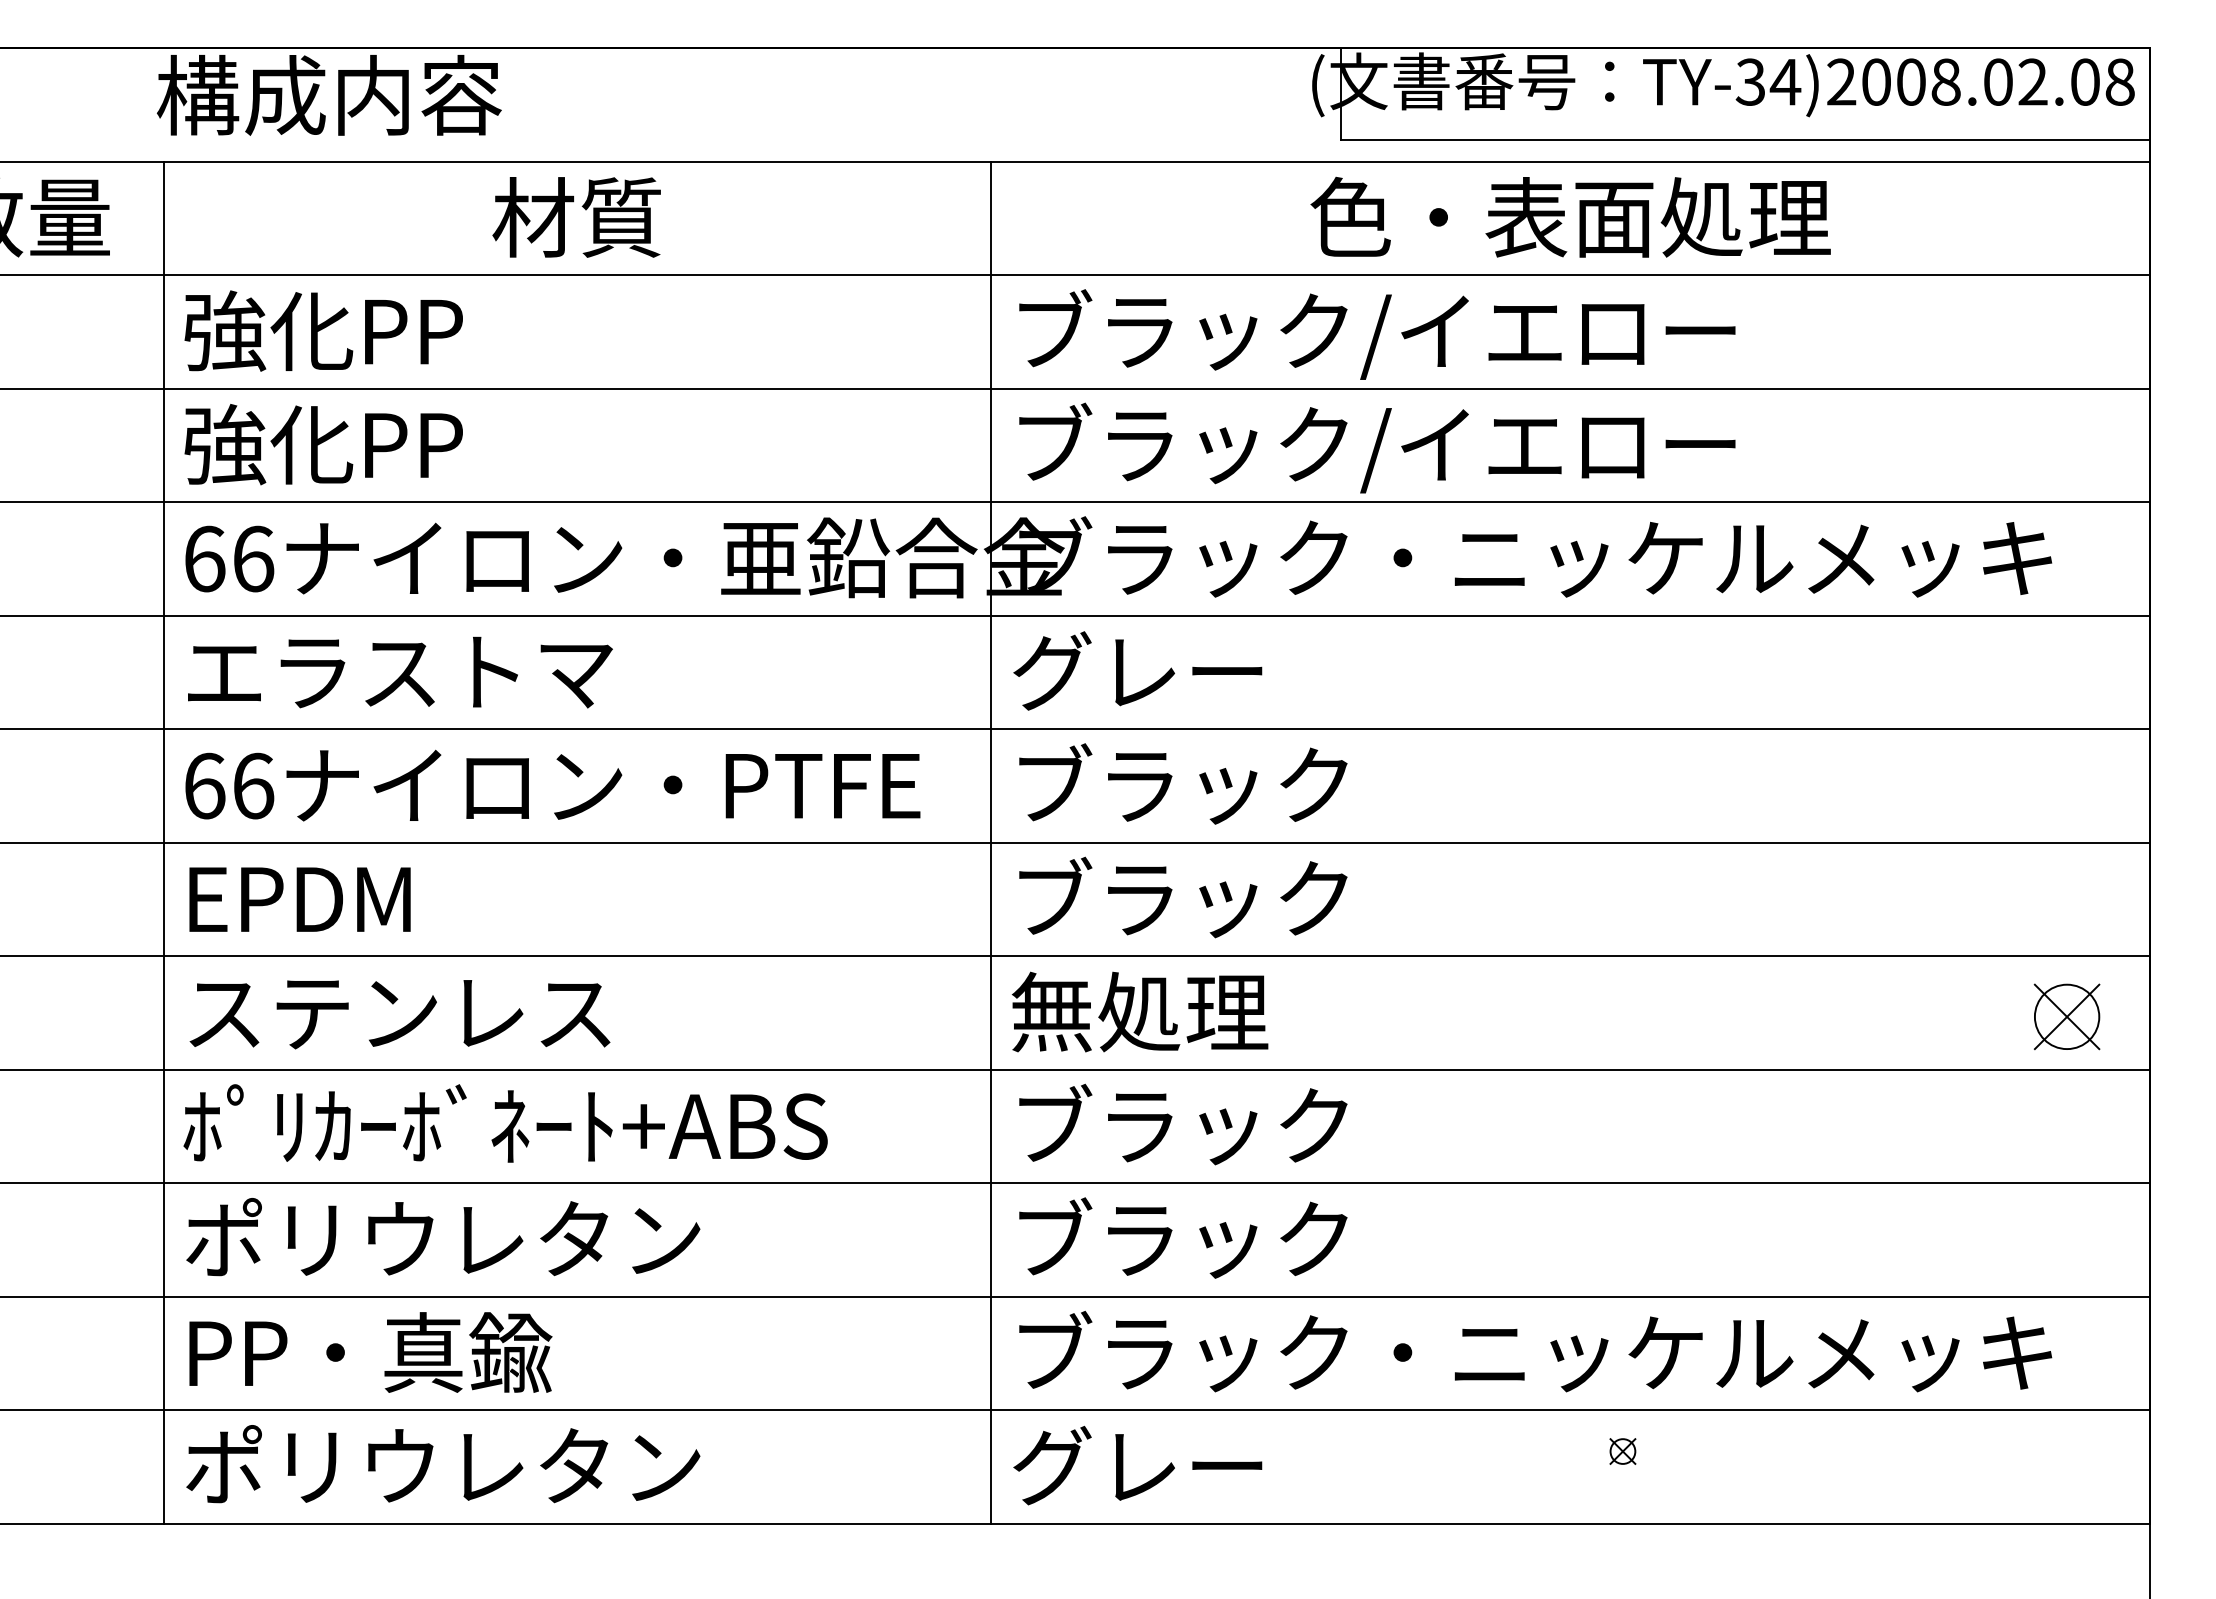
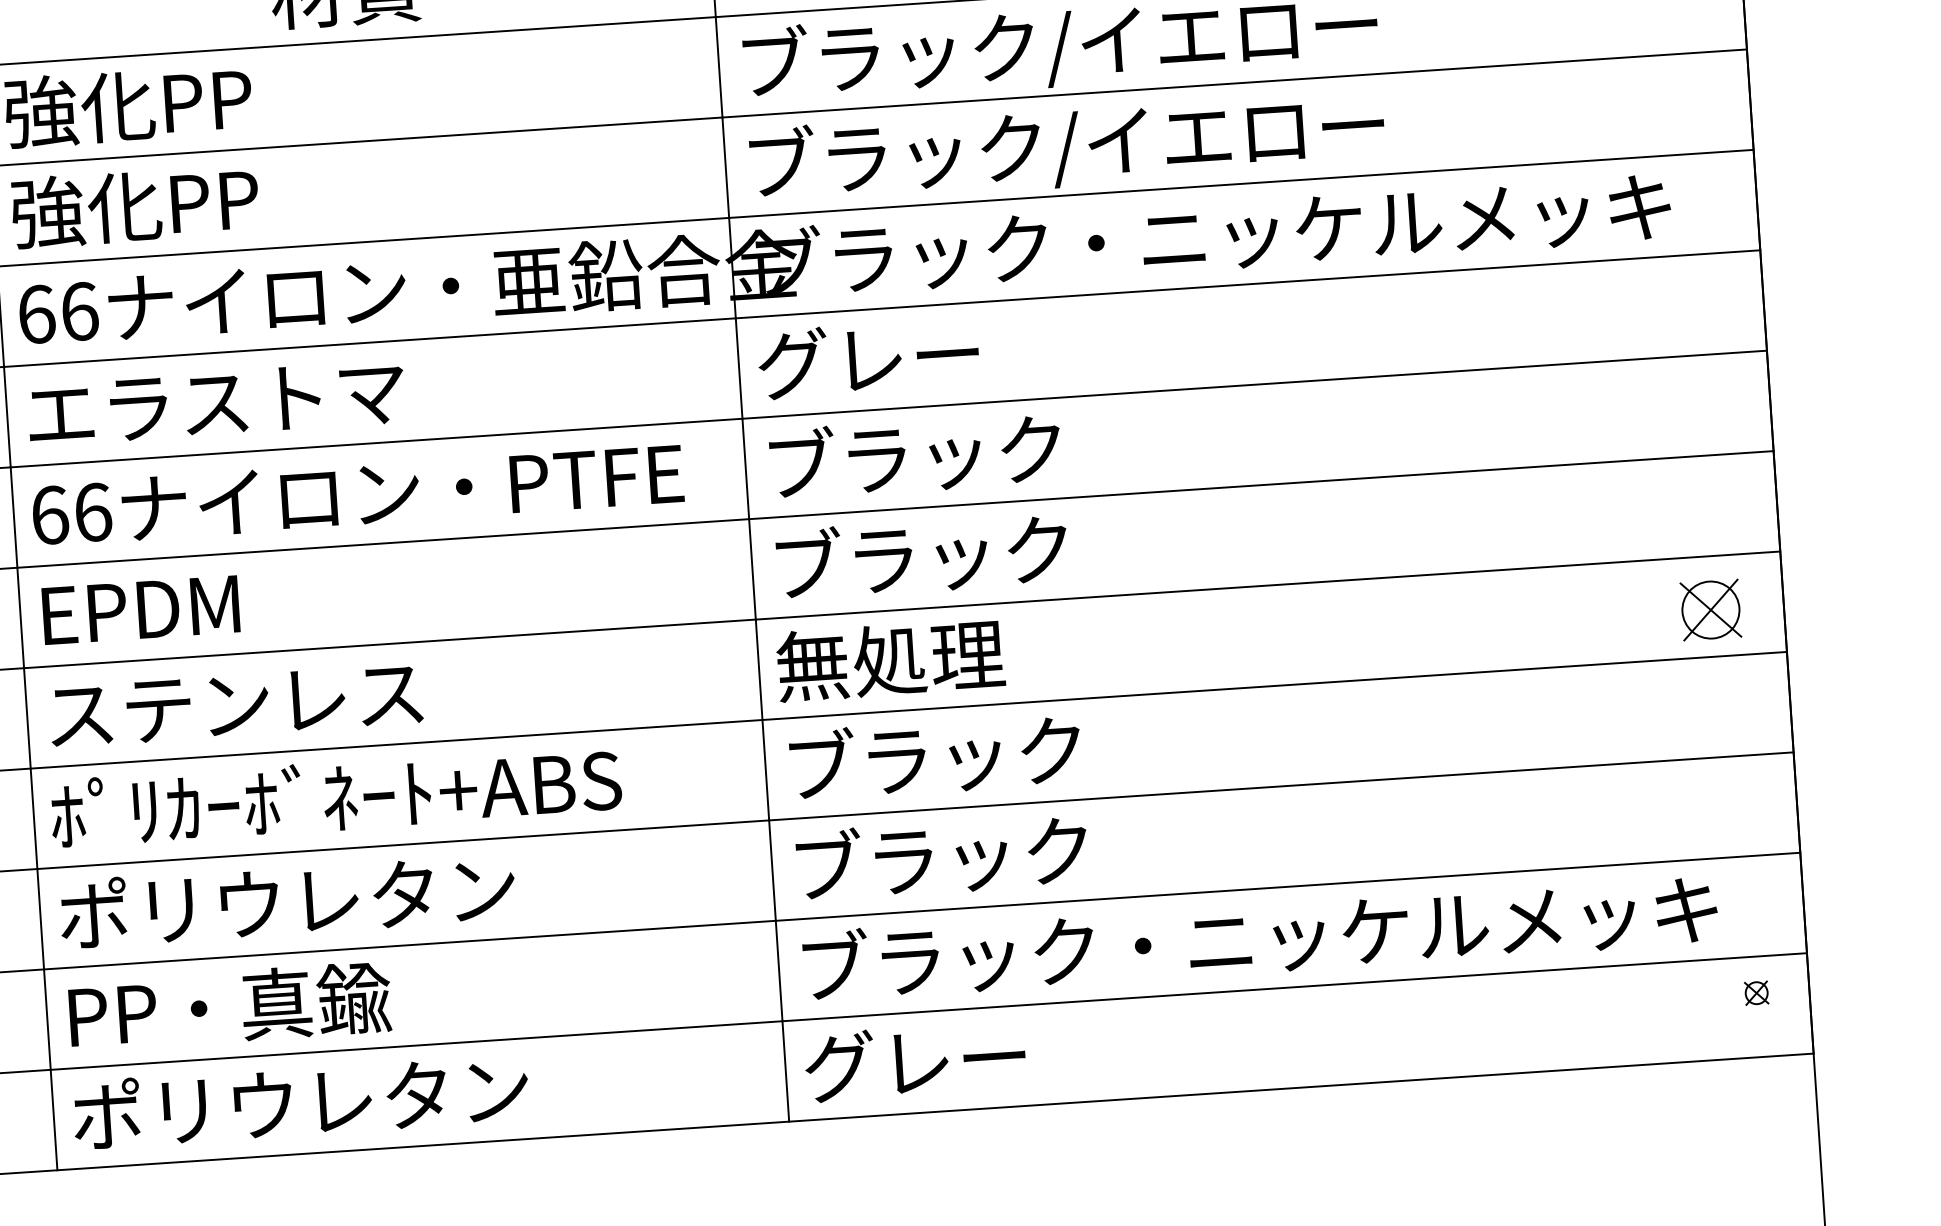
part: (1622, 1451) -> (1756, 993), moved

